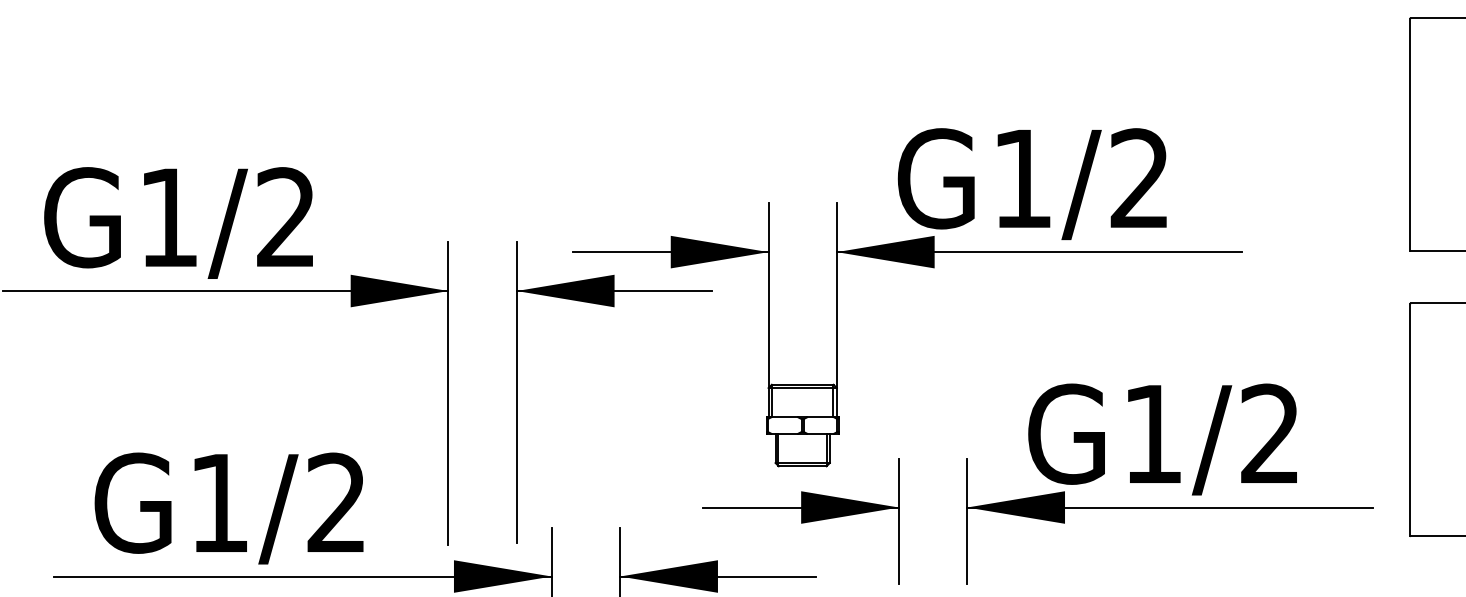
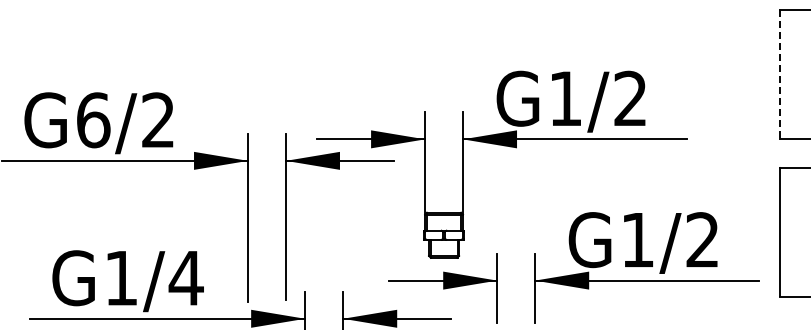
line: (1410, 133) -> (780, 73), solid -> dashed
text: (168, 218) -> (93, 120), G1/2 -> G6/2
text: (335, 501) -> (185, 277), G1/2 -> G1/4

